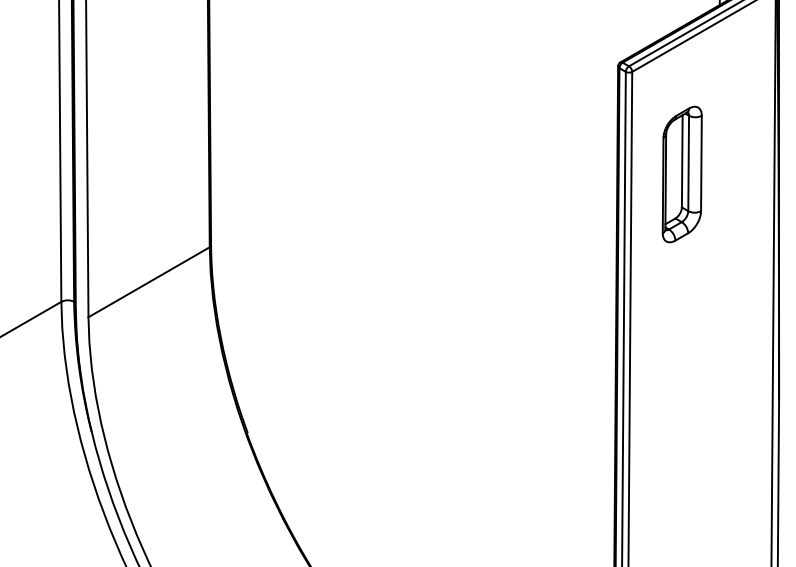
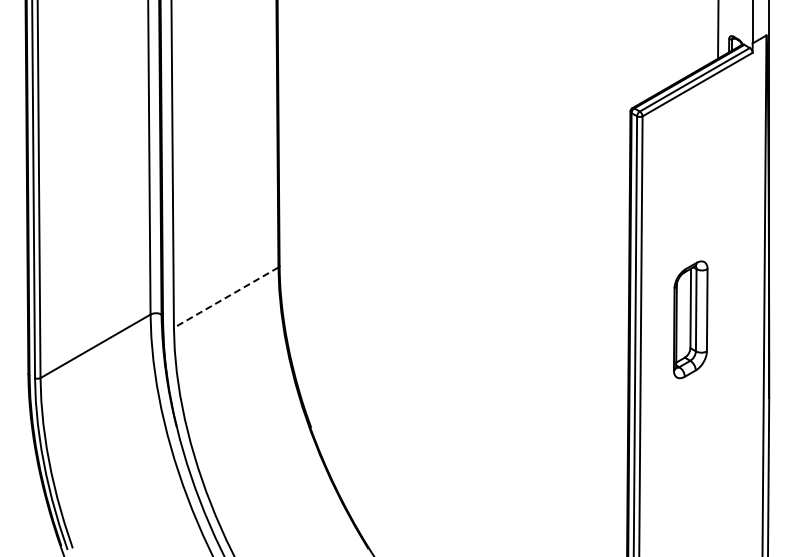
part: (681, 174) -> (690, 319), moved
line: (148, 282) -> (225, 297), solid -> dashed

